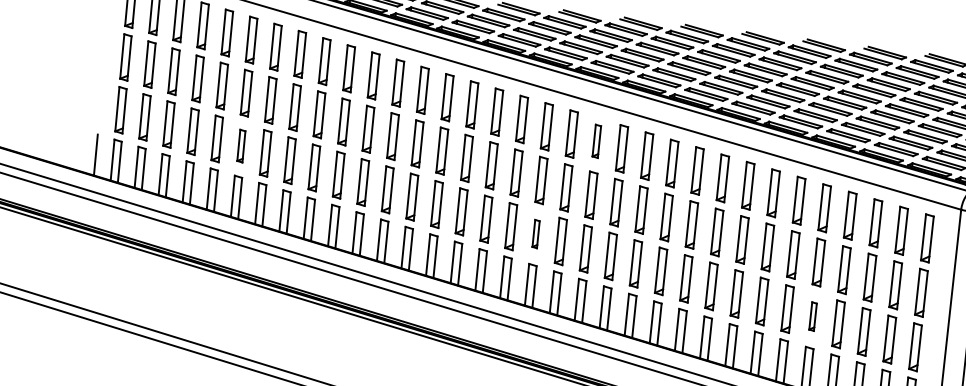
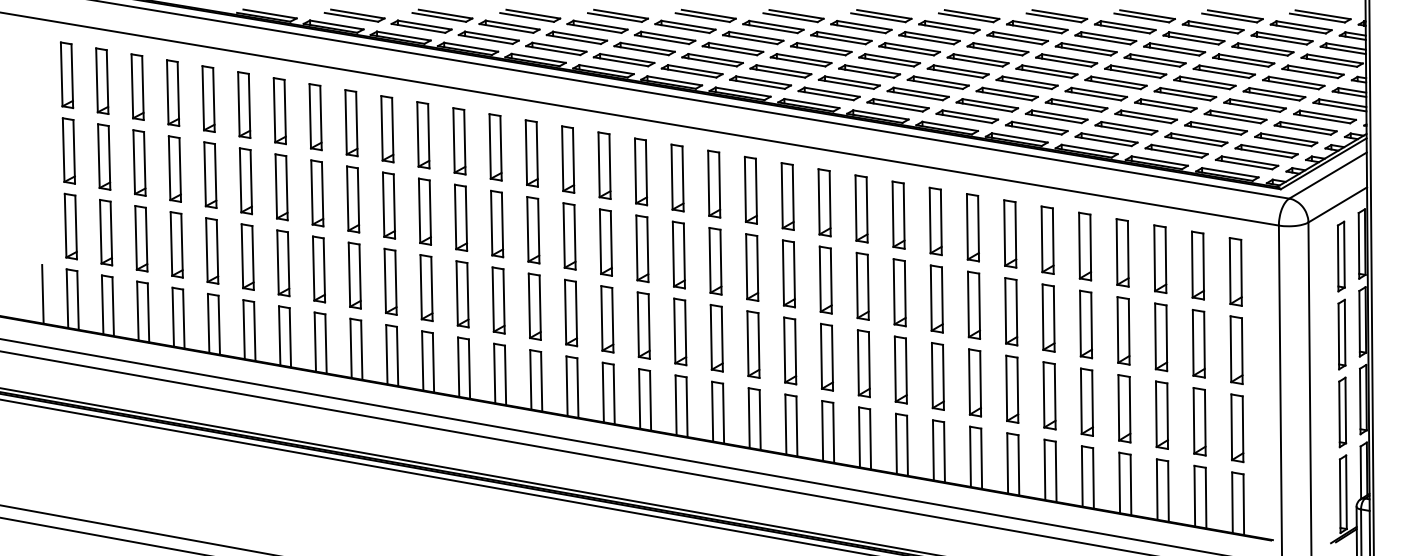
part: (596, 140) -> (750, 189), size x1.43
part: (241, 145) -> (247, 256), size x1.43
part: (536, 233) -> (680, 331), size x1.67
part: (812, 316) -> (1086, 401), size x1.67

